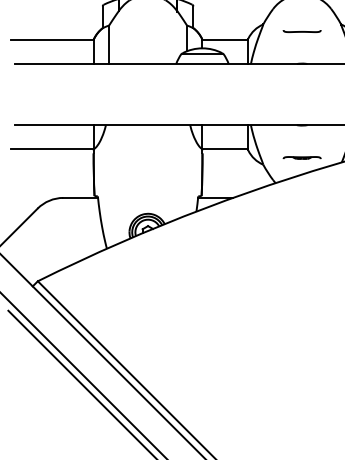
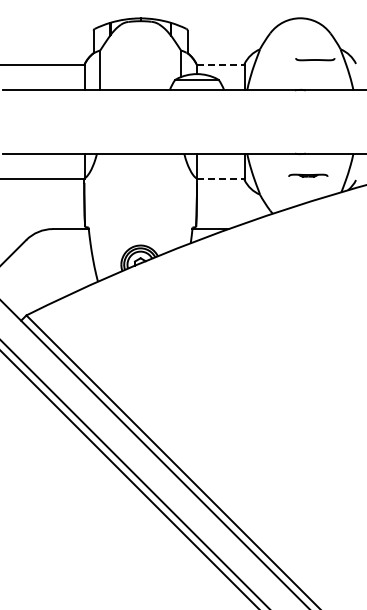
line: (302, 31) -> (315, 59), moved
line: (225, 40) -> (220, 65), solid -> dashed
line: (225, 149) -> (220, 178), solid -> dashed
line: (302, 157) -> (308, 175), moved

